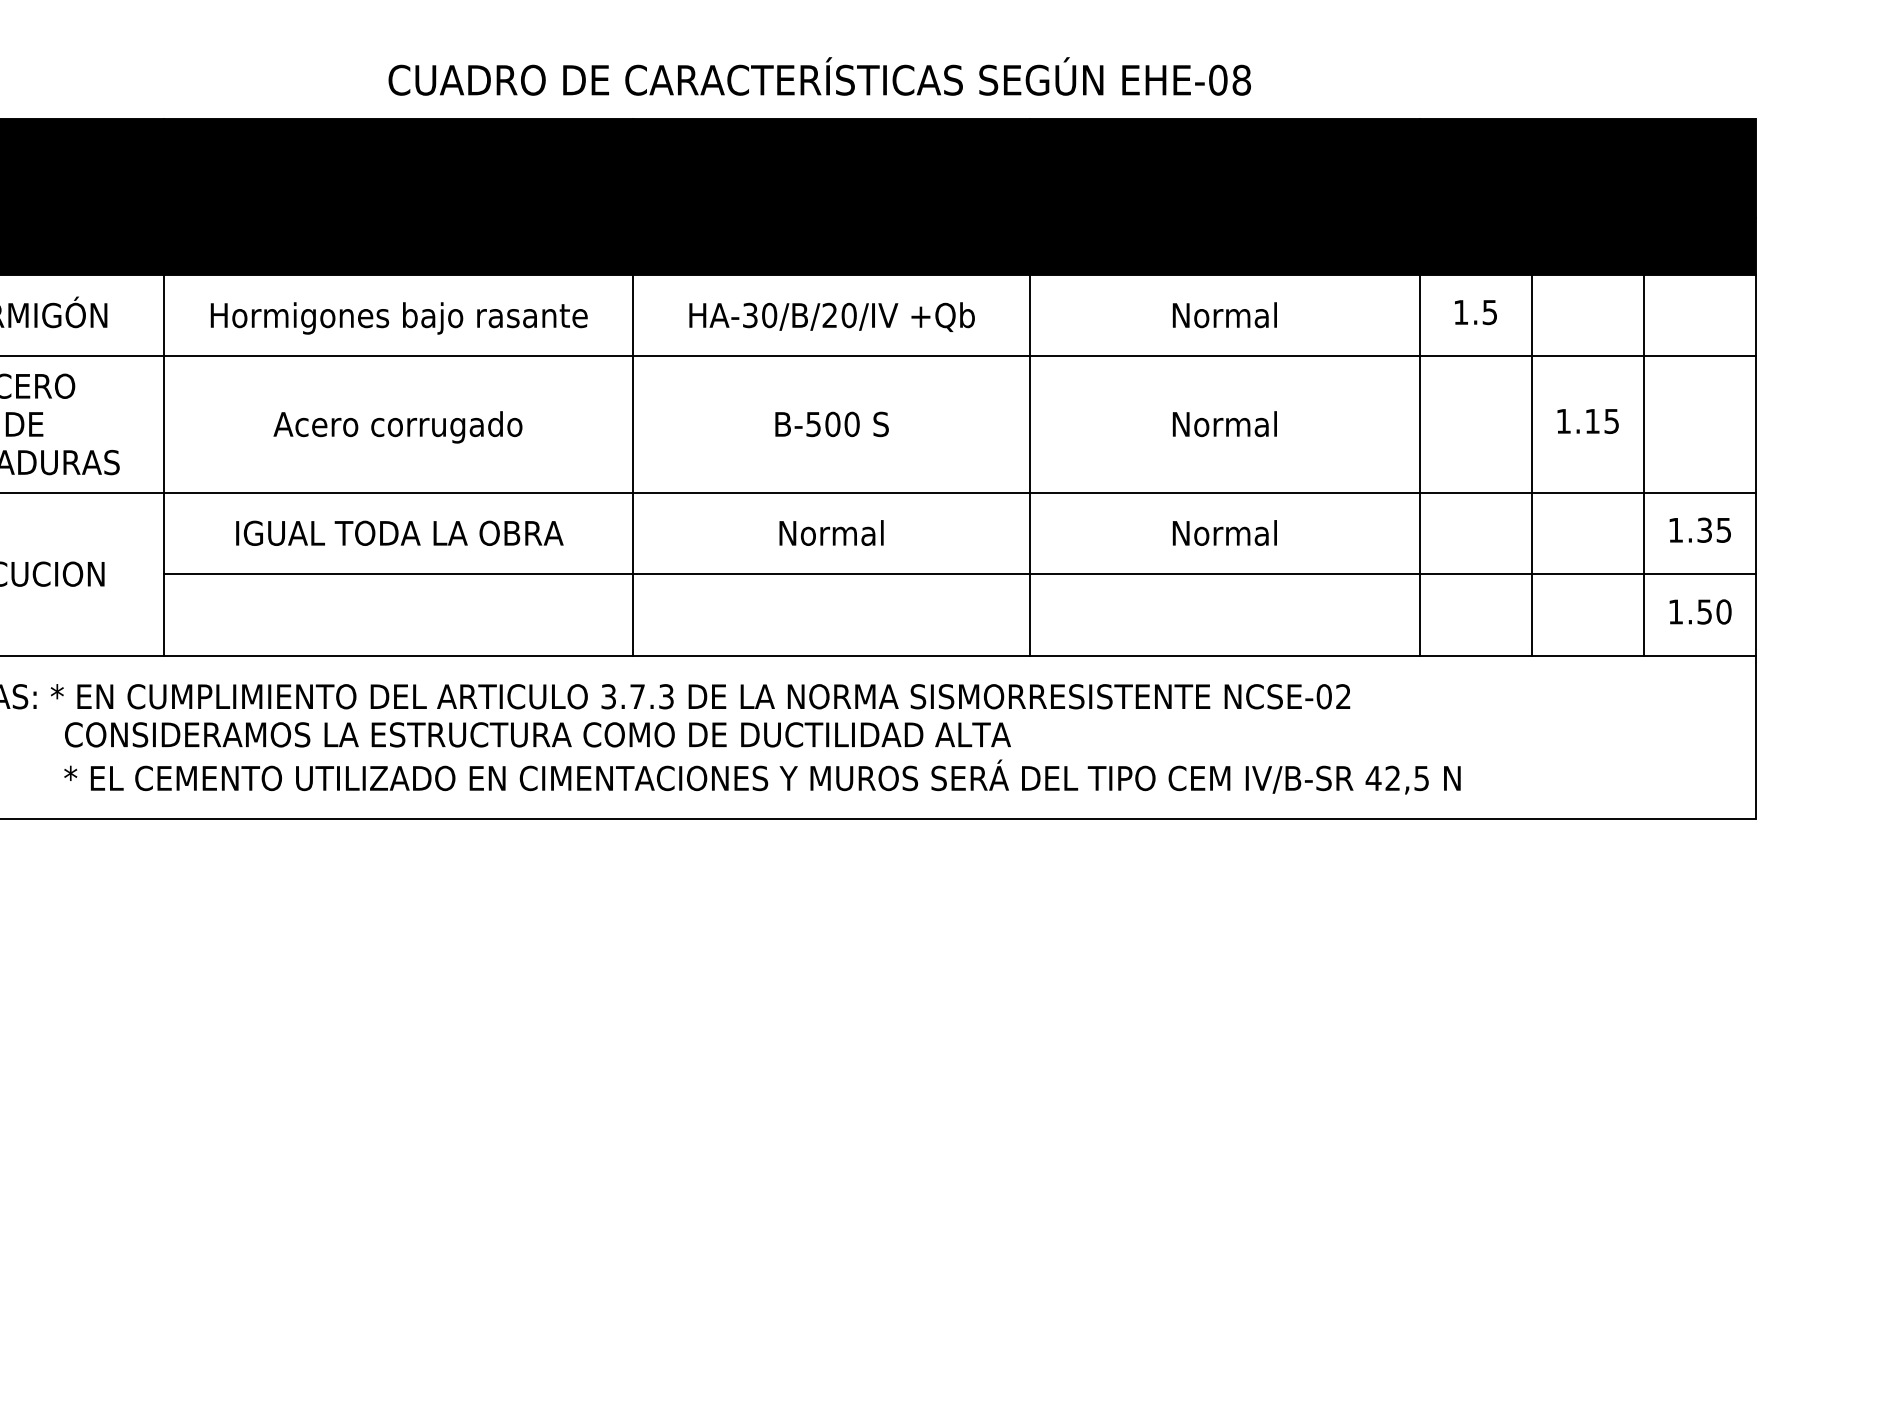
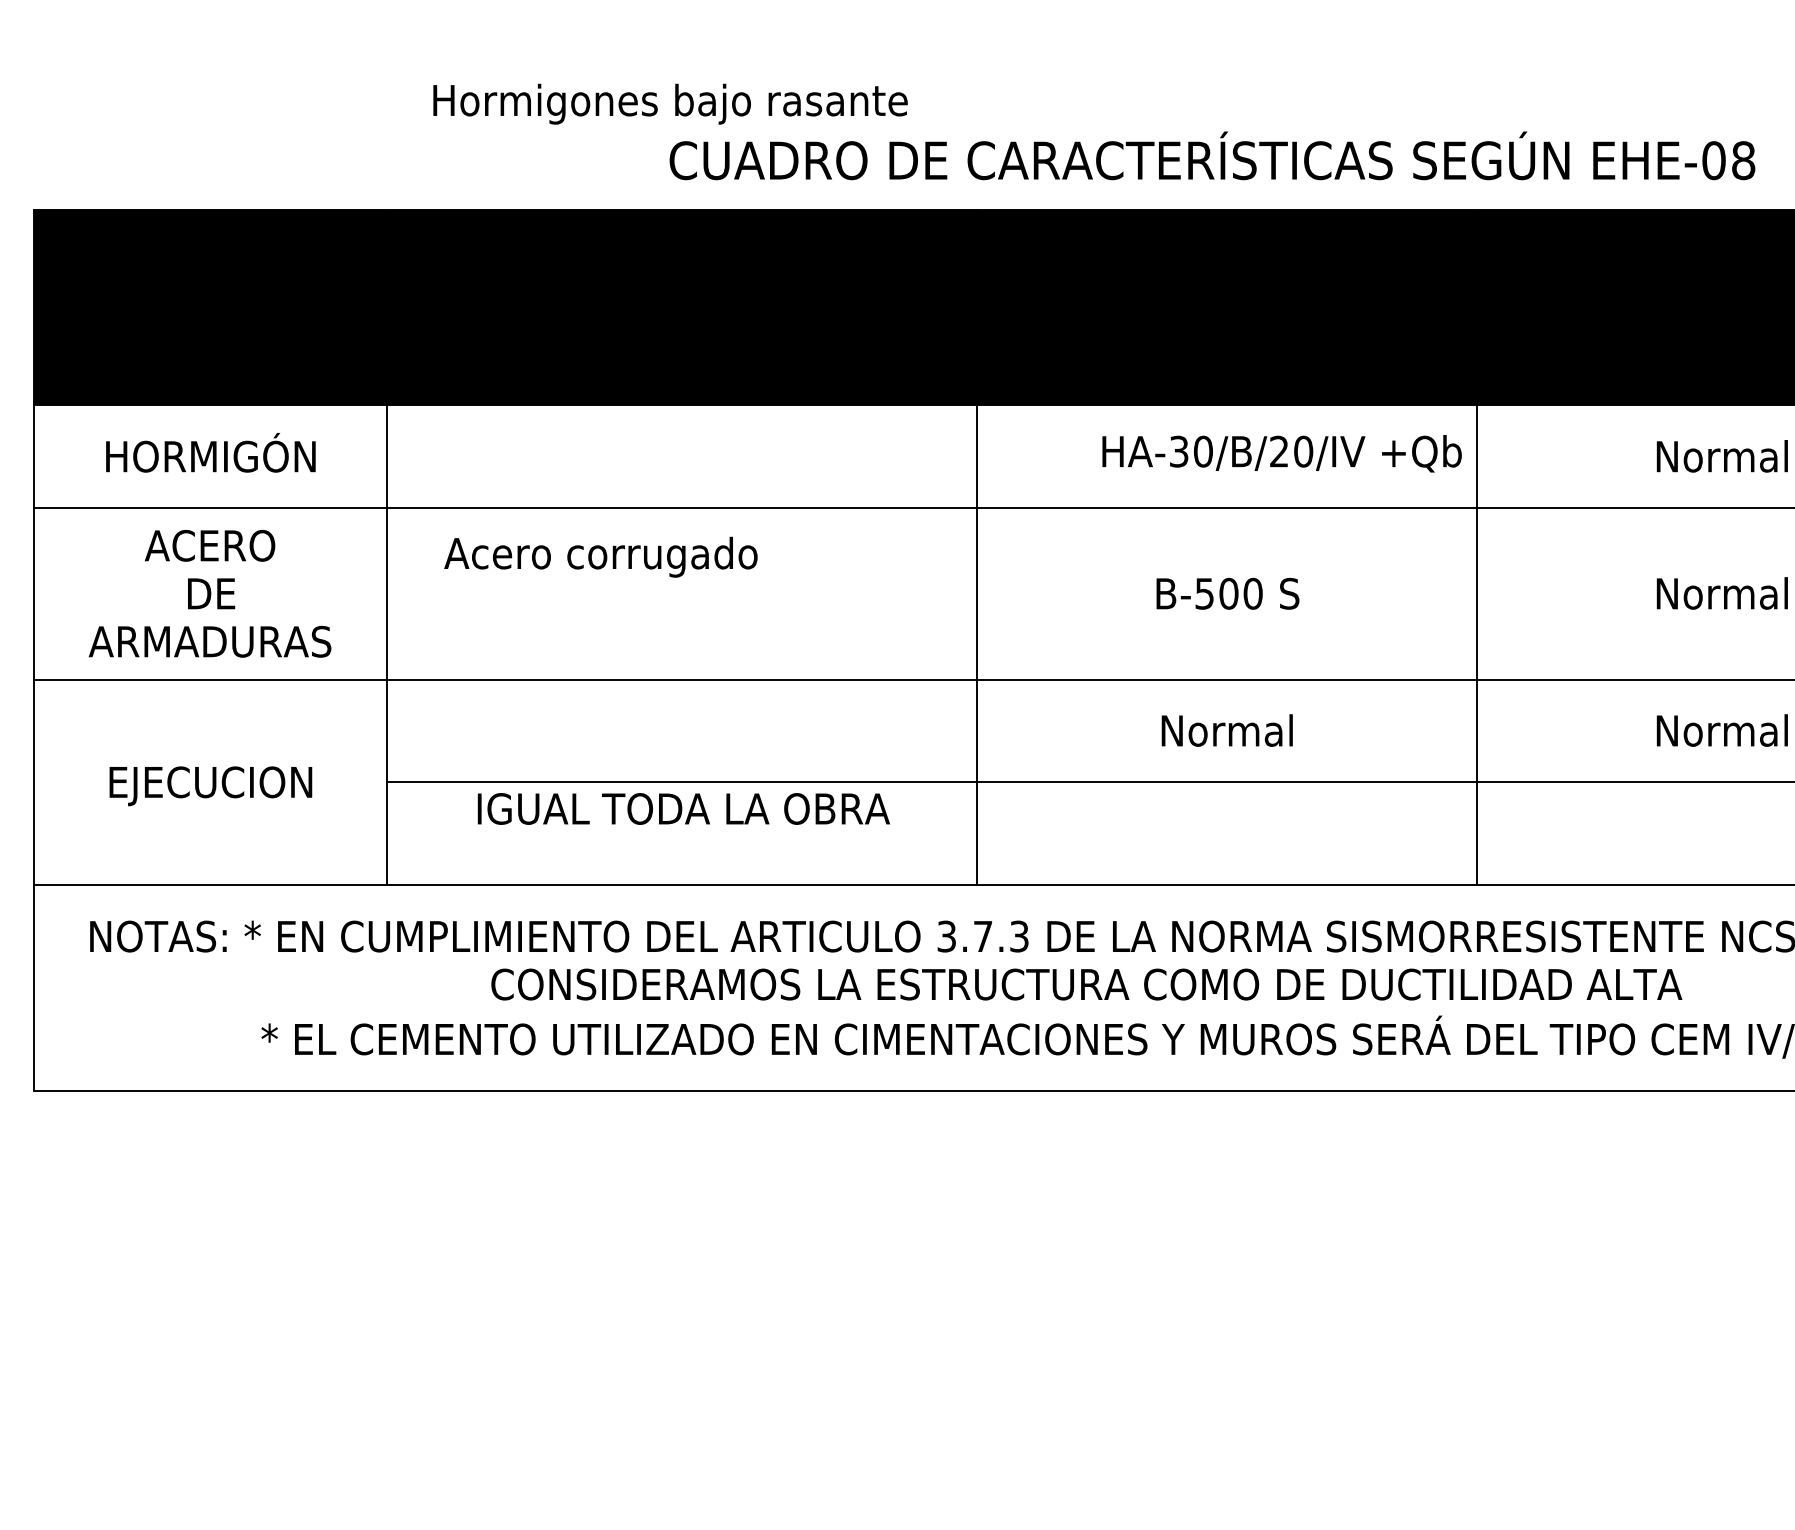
text: (831, 316) -> (1281, 452), moved
text: (398, 318) -> (669, 104), moved
text: (397, 427) -> (600, 557), moved
text: (399, 532) -> (683, 807), moved
text: (537, 734) -> (1086, 984), moved

